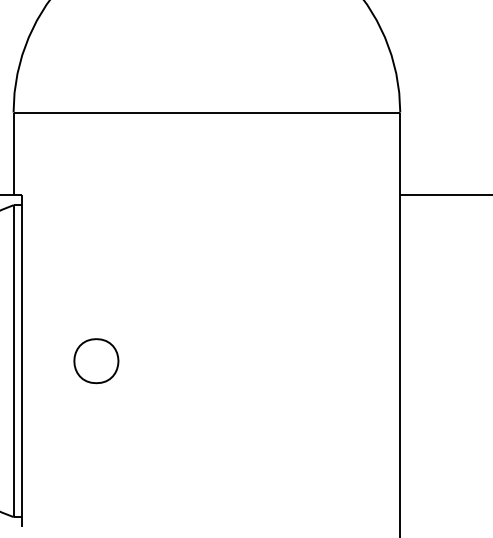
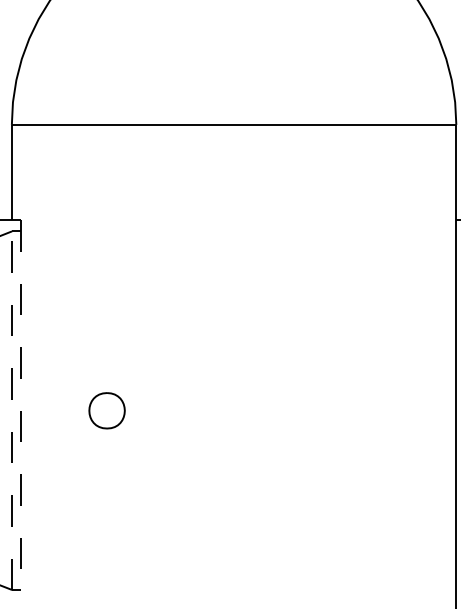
line: (13, 360) -> (11, 409), solid -> dashed
line: (21, 361) -> (20, 411), solid -> dashed
part: (96, 361) -> (107, 411), size x0.7

